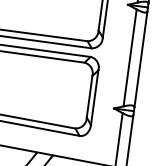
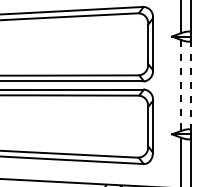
line: (129, 57) -> (180, 85), solid -> dashed
line: (140, 60) -> (190, 86), solid -> dashed

